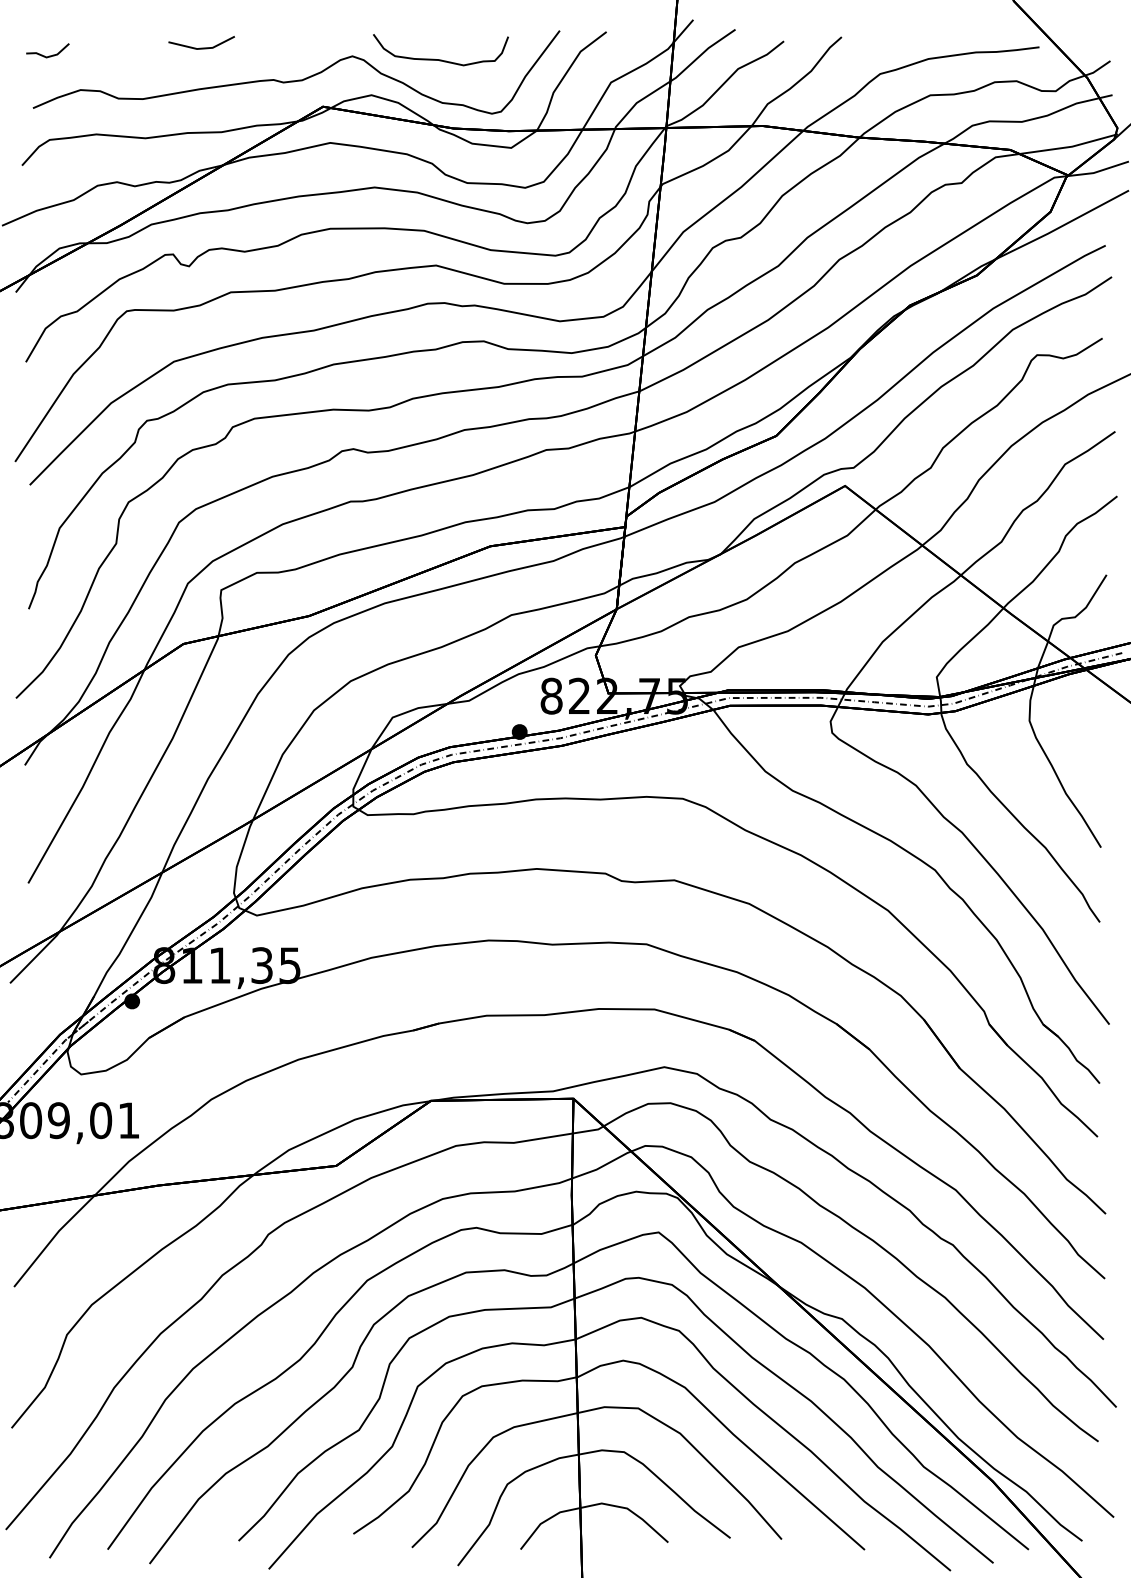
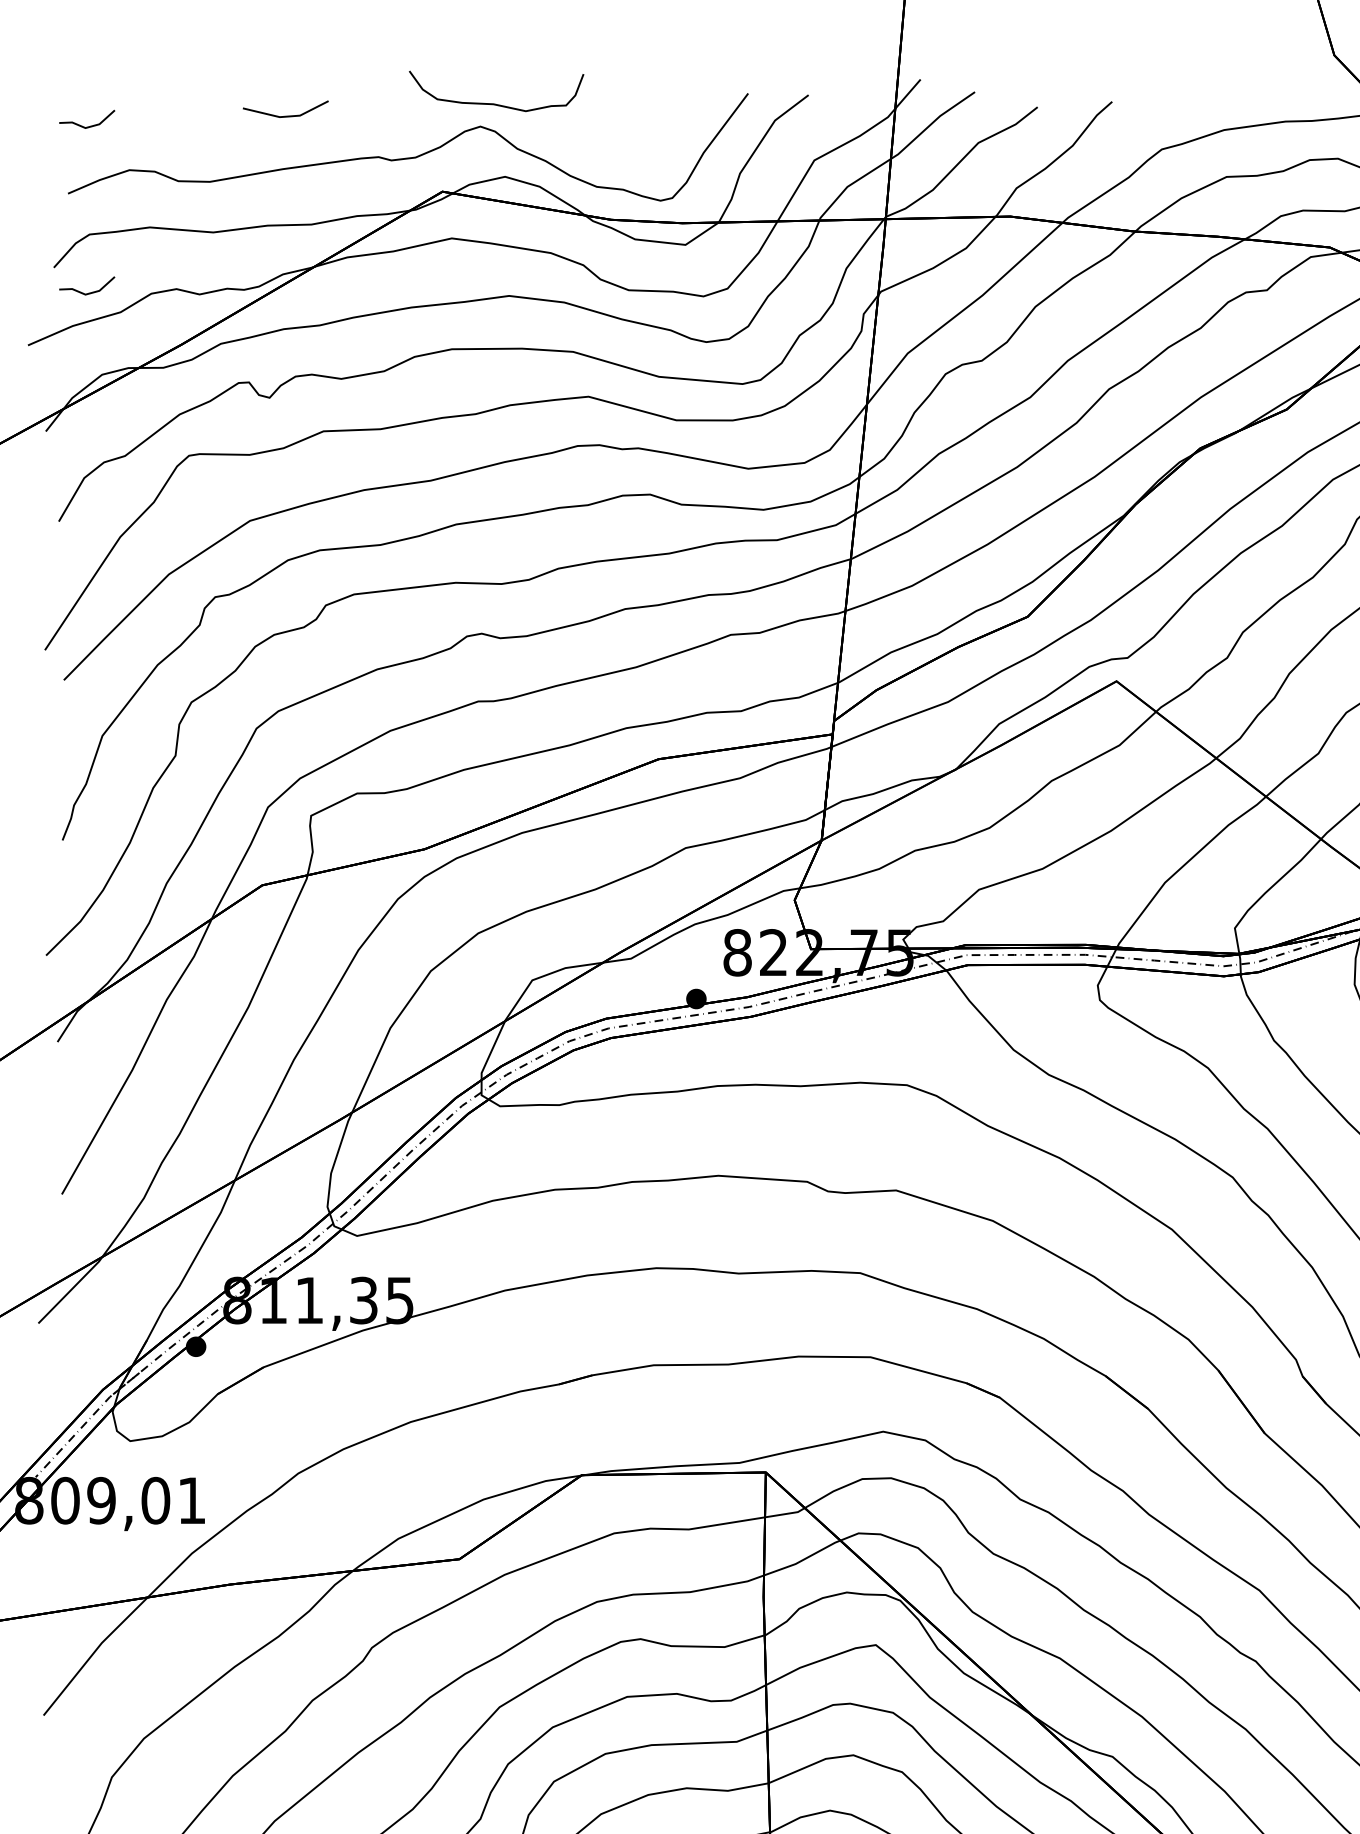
curve: (440, 59) -> (496, 103), moved
line: (49, 184) -> (89, 292), added

